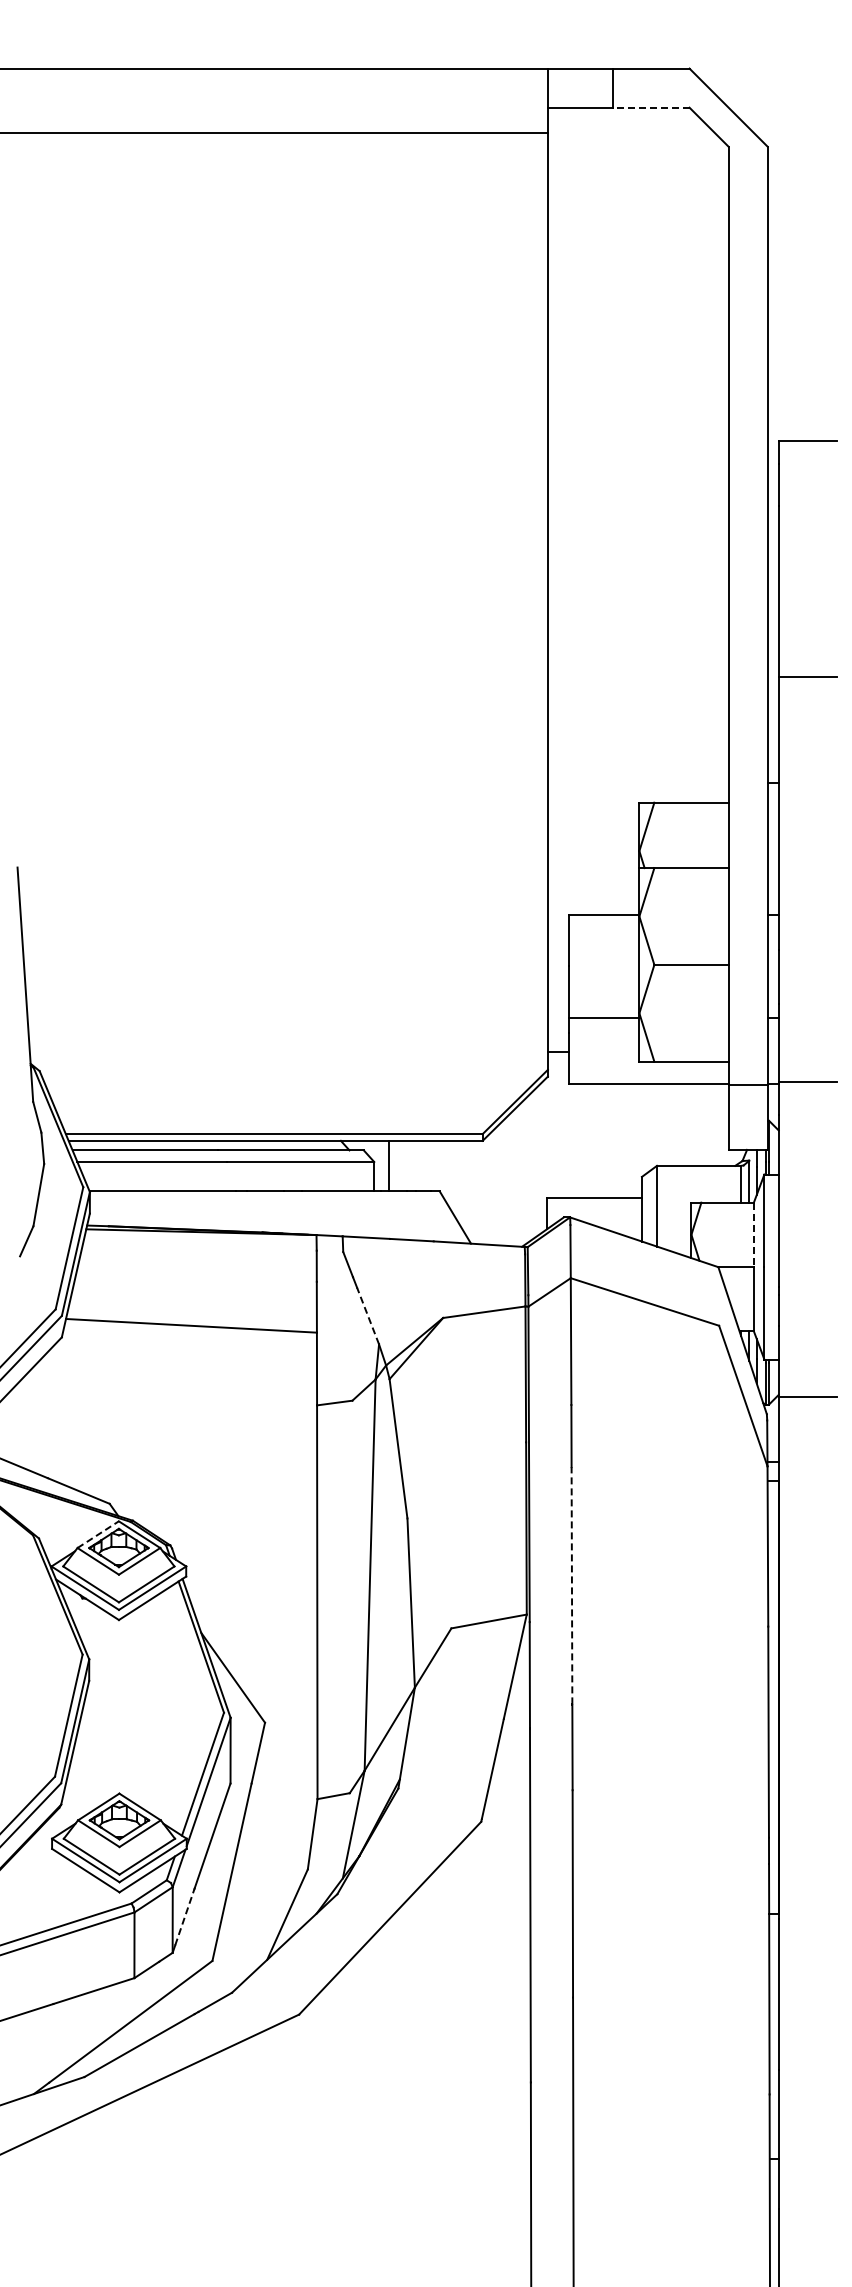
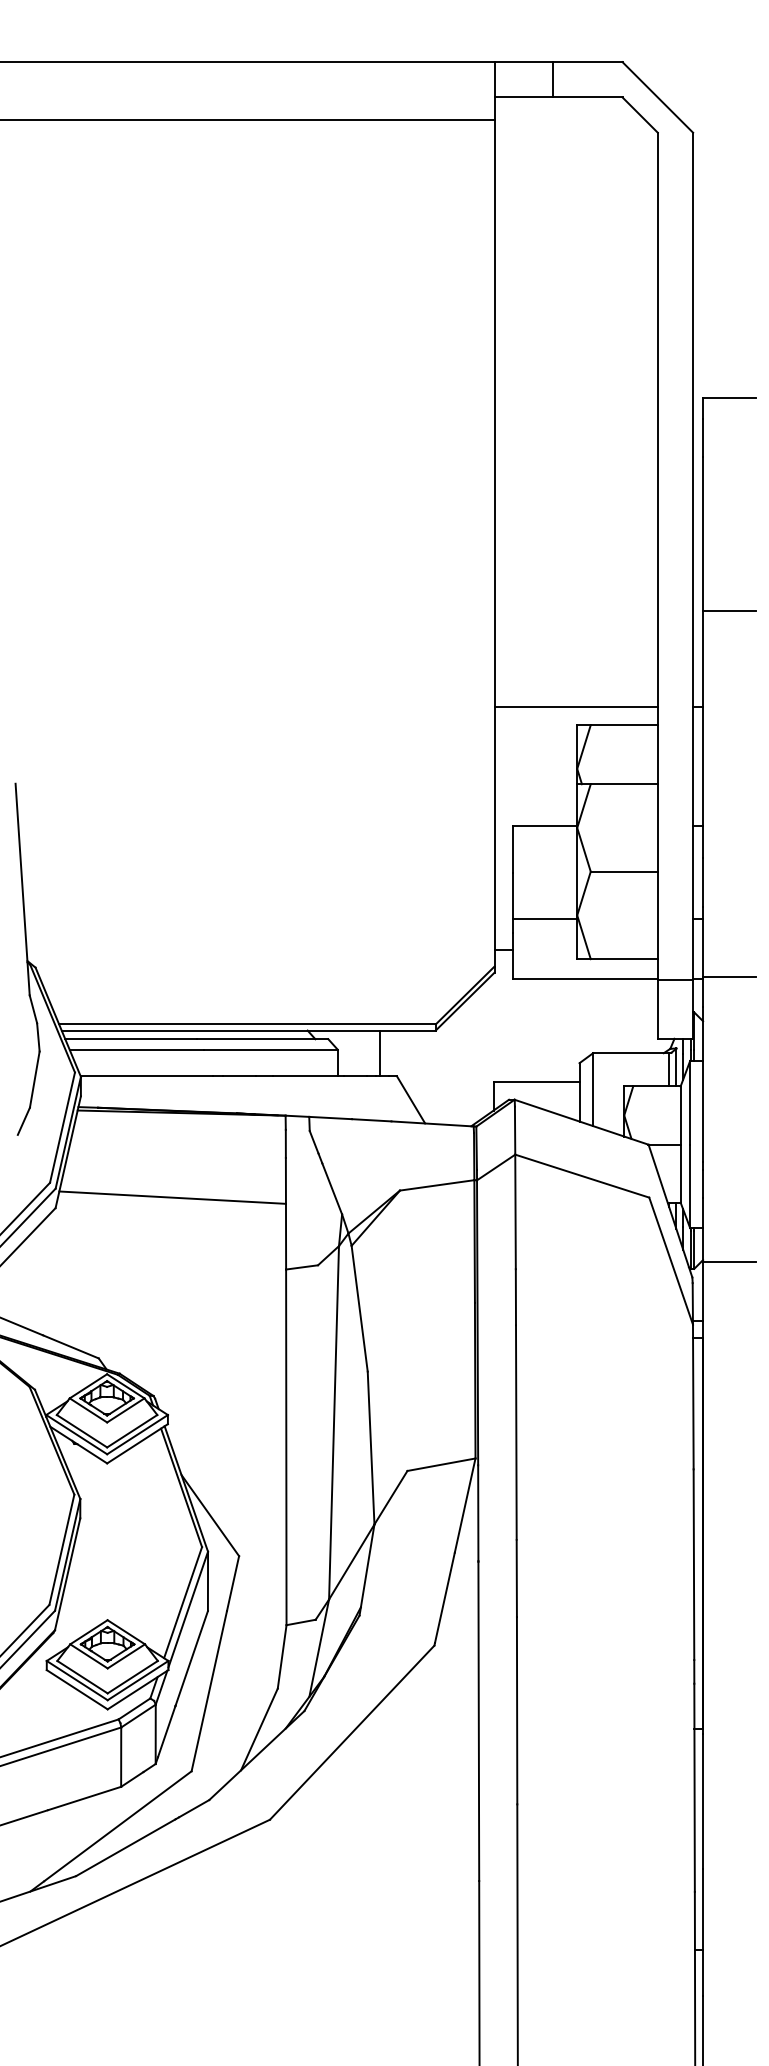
line: (650, 107) -> (587, 97), dashed -> solid
line: (637, 782) -> (575, 706), added
line: (388, 1165) -> (379, 1052), moved
line: (753, 1235) -> (680, 1116), dashed -> solid
line: (367, 1315) -> (331, 1188), dashed -> solid
line: (98, 1534) -> (88, 1386), dashed -> solid
line: (571, 1585) -> (515, 1432), dashed -> solid
line: (184, 1917) -> (166, 1732), dashed -> solid

